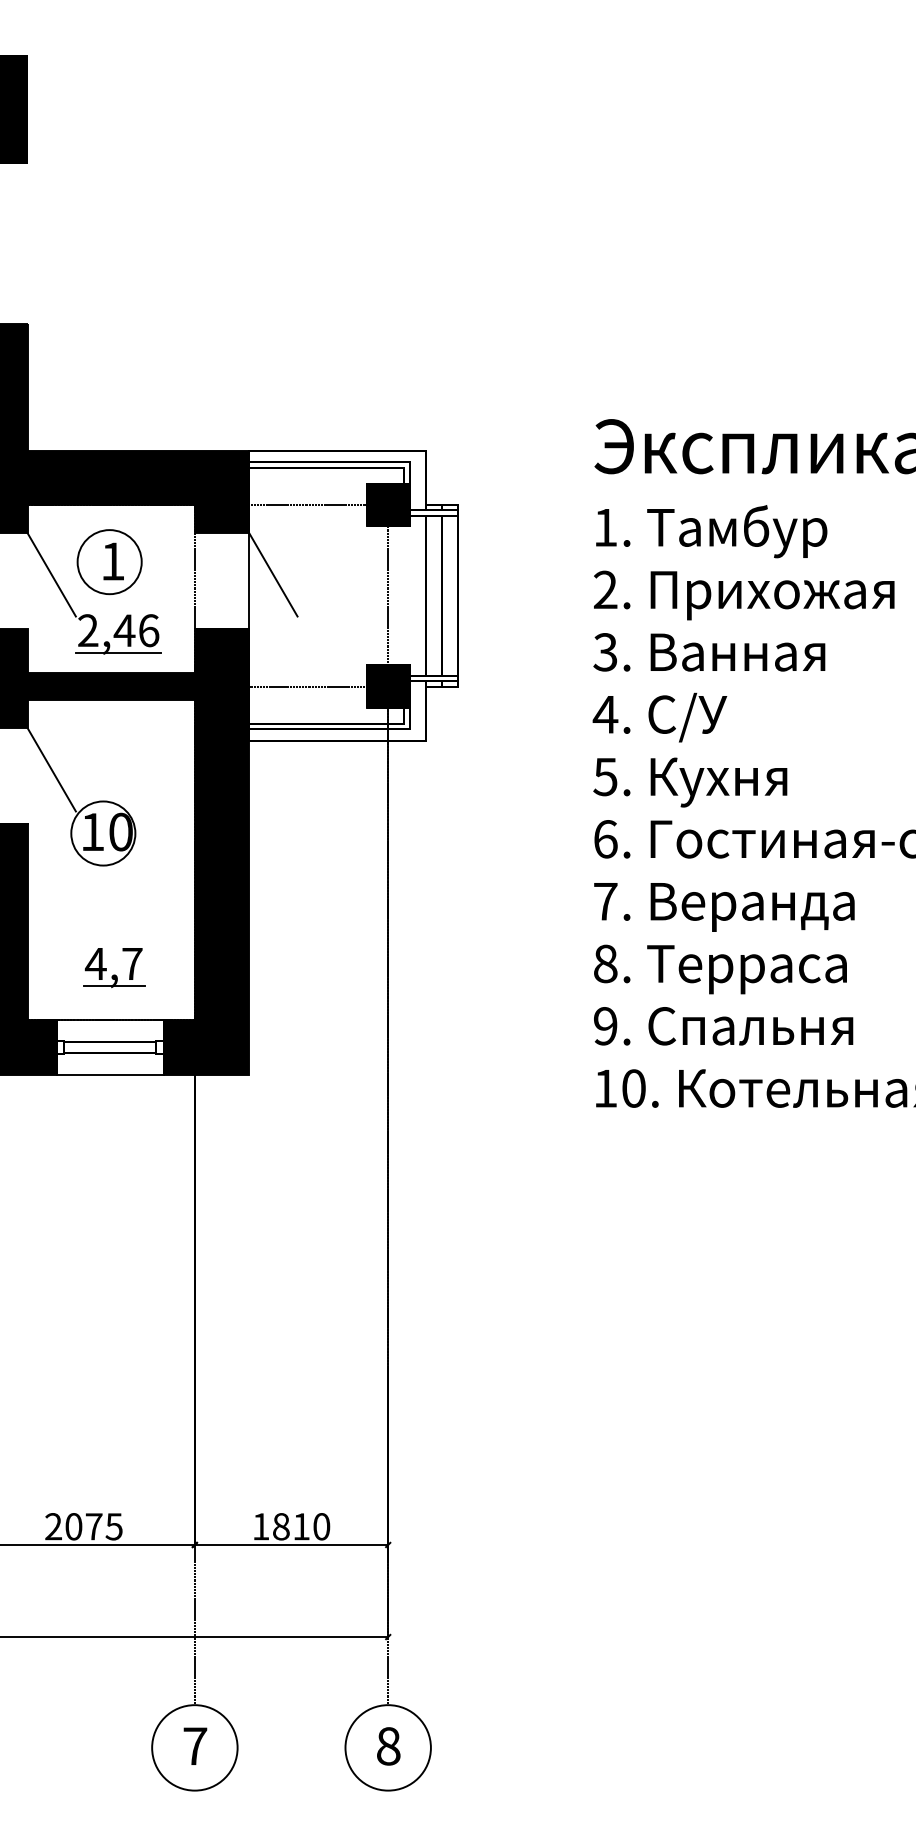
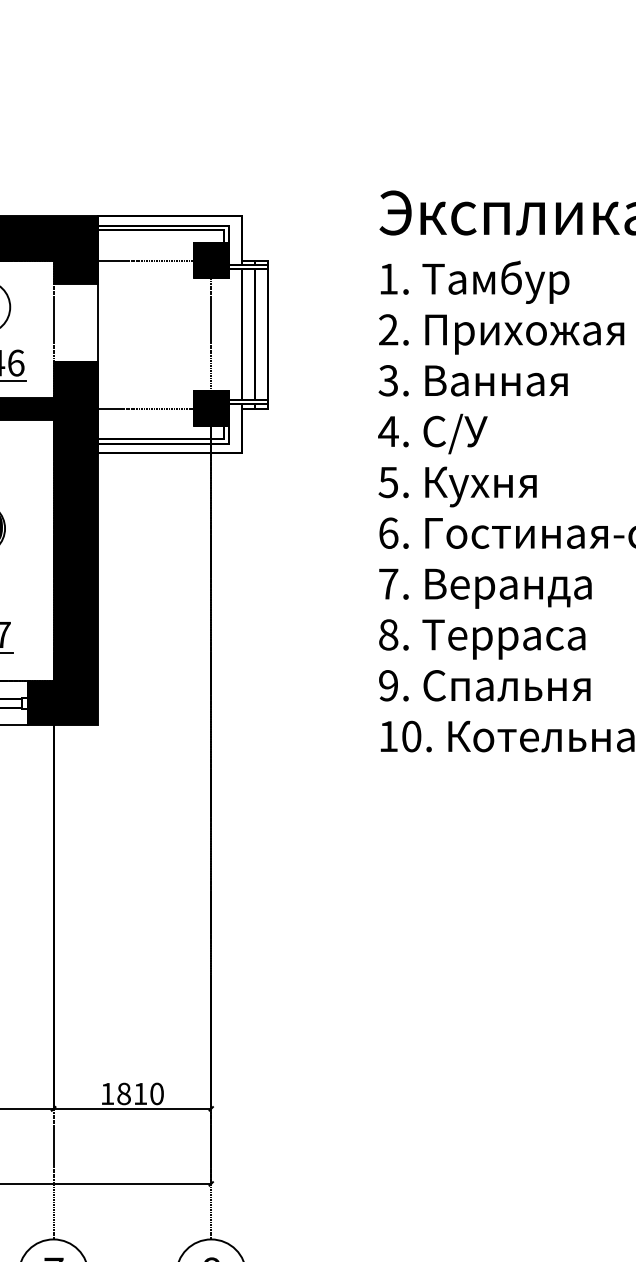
line: (273, 574) -> (117, 317), removed

